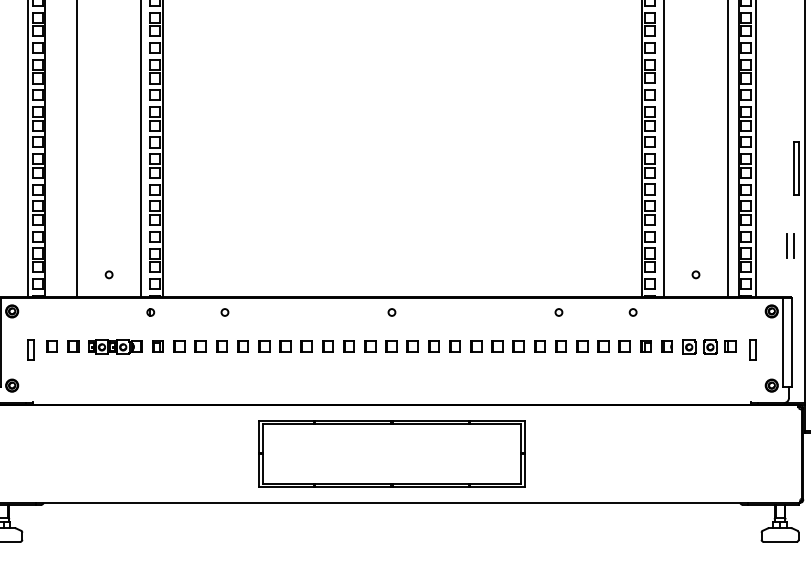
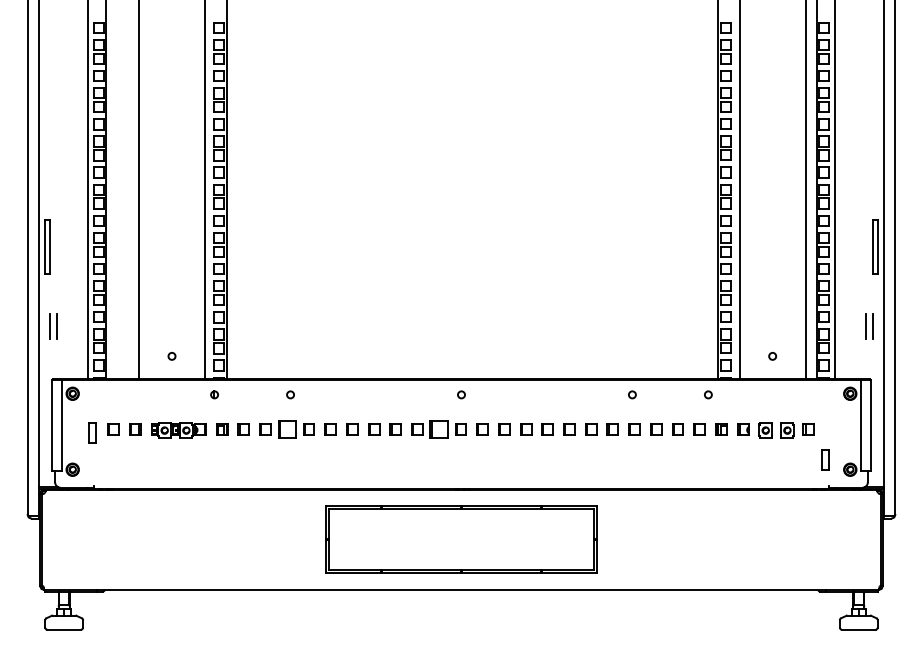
part: (221, 346) -> (287, 429), size x1.6
part: (370, 346) -> (439, 429), size x1.6
part: (752, 349) -> (825, 459), moved

